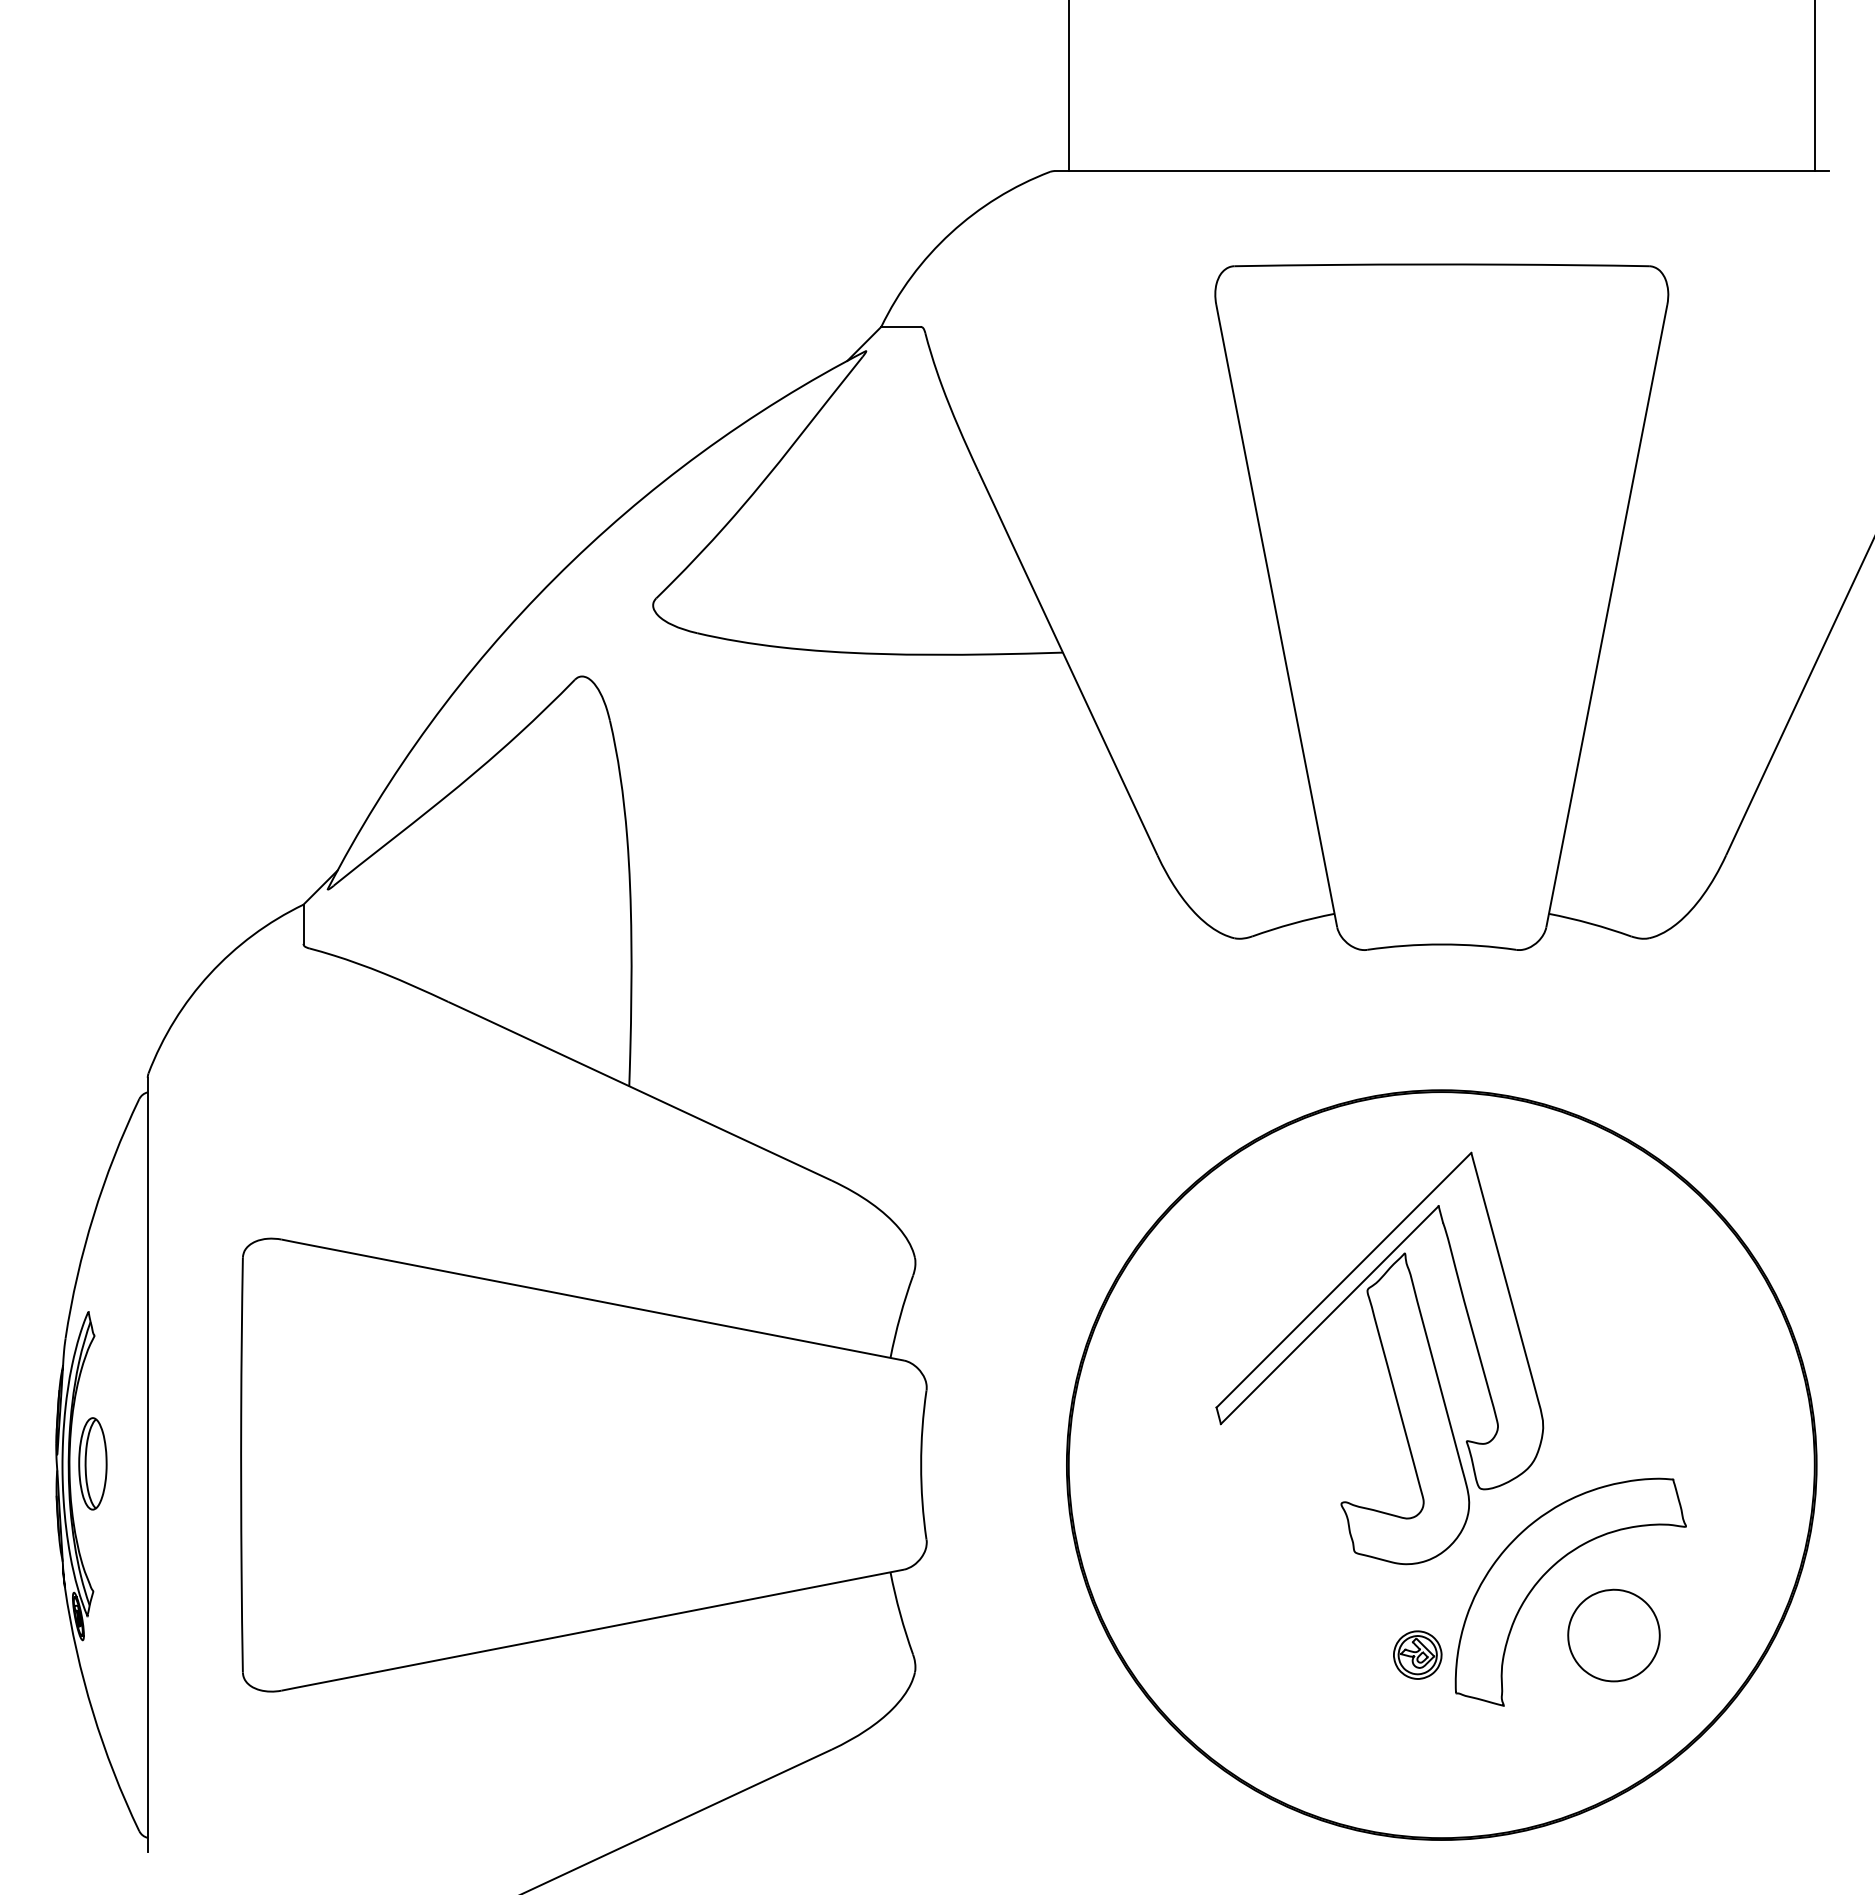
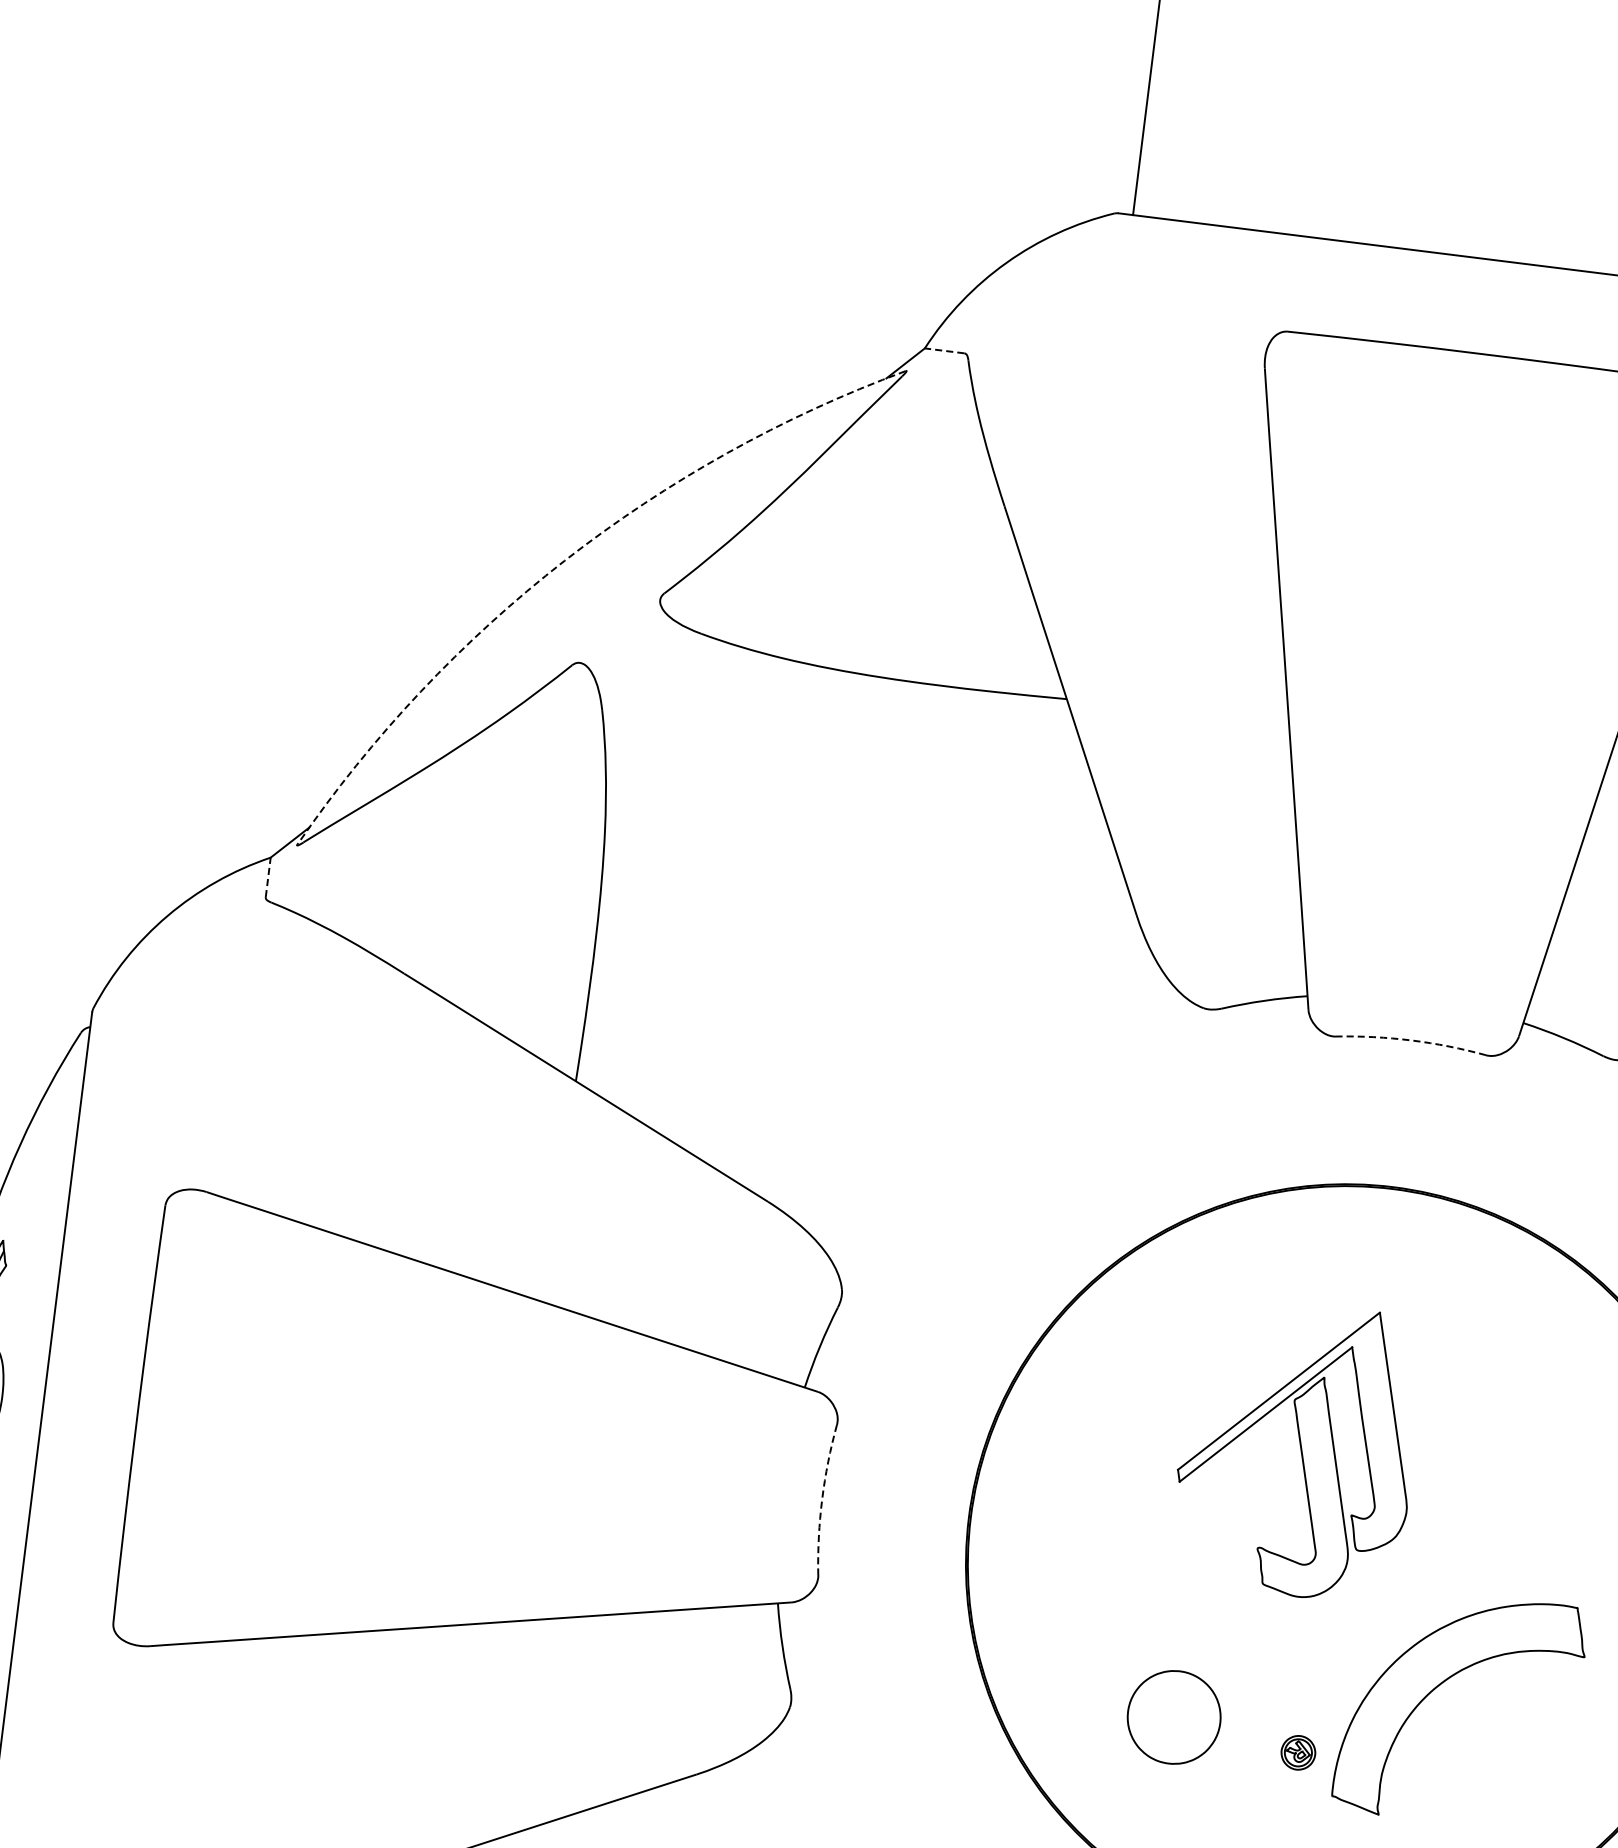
line: (900, 326) -> (944, 350), solid -> dashed
arc: (555, 578) -> (565, 560), solid -> dashed
line: (303, 924) -> (268, 877), solid -> dashed
arc: (1441, 944) -> (1411, 1040), solid -> dashed
part: (1379, 1358) -> (1297, 1449), size x0.7
arc: (921, 1465) -> (822, 1499), solid -> dashed
part: (1613, 1635) -> (1173, 1717), moved
part: (1417, 1654) -> (1298, 1752), size x0.7

